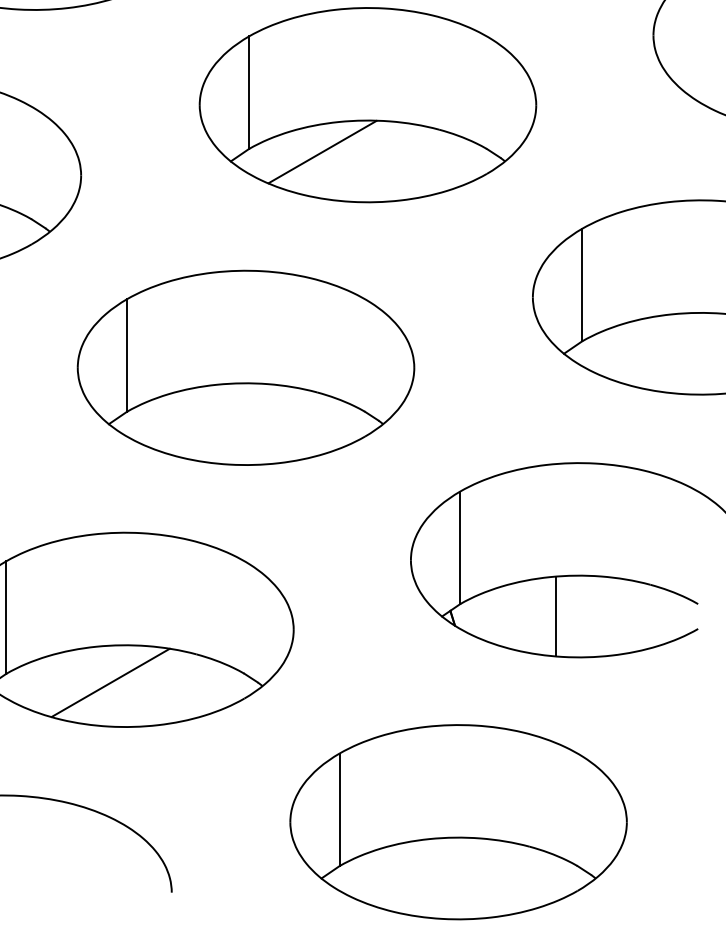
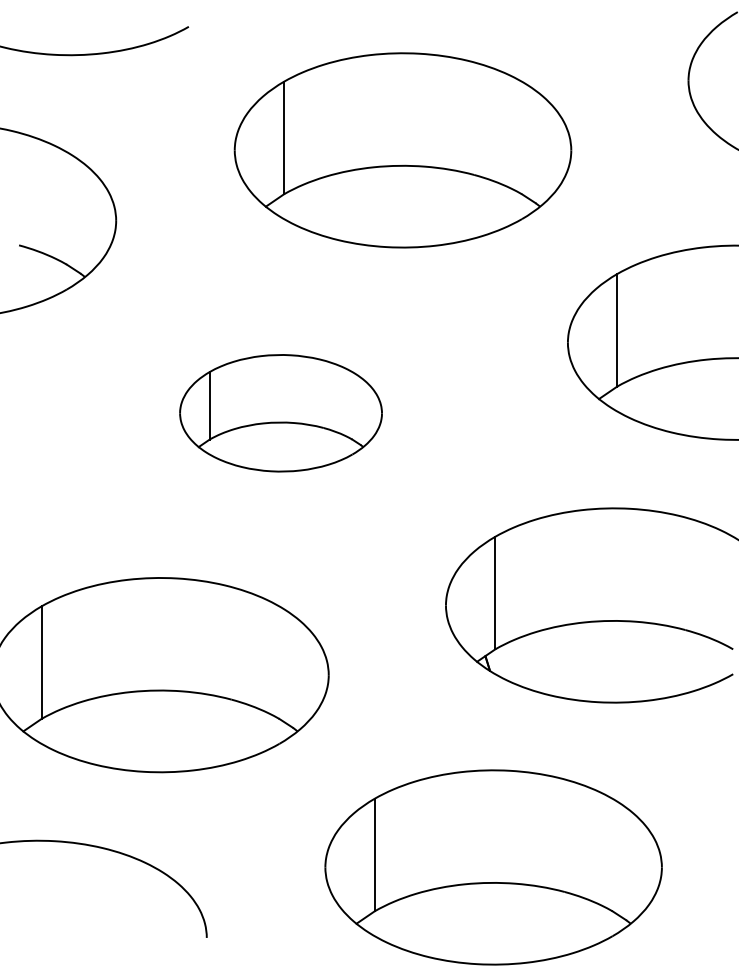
line: (322, 152) -> (357, 197), removed
part: (245, 368) -> (280, 413), size x0.6
line: (555, 616) -> (590, 661), removed
line: (110, 683) -> (145, 728), removed

